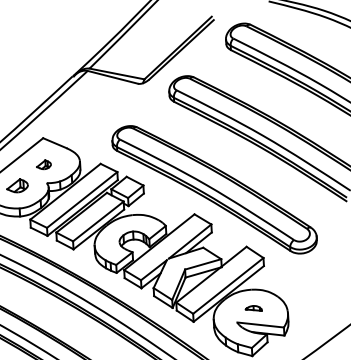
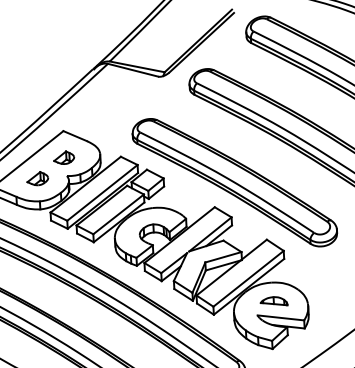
part: (44, 164) -> (64, 157), size x1.43
part: (253, 308) -> (273, 301), size x1.67

